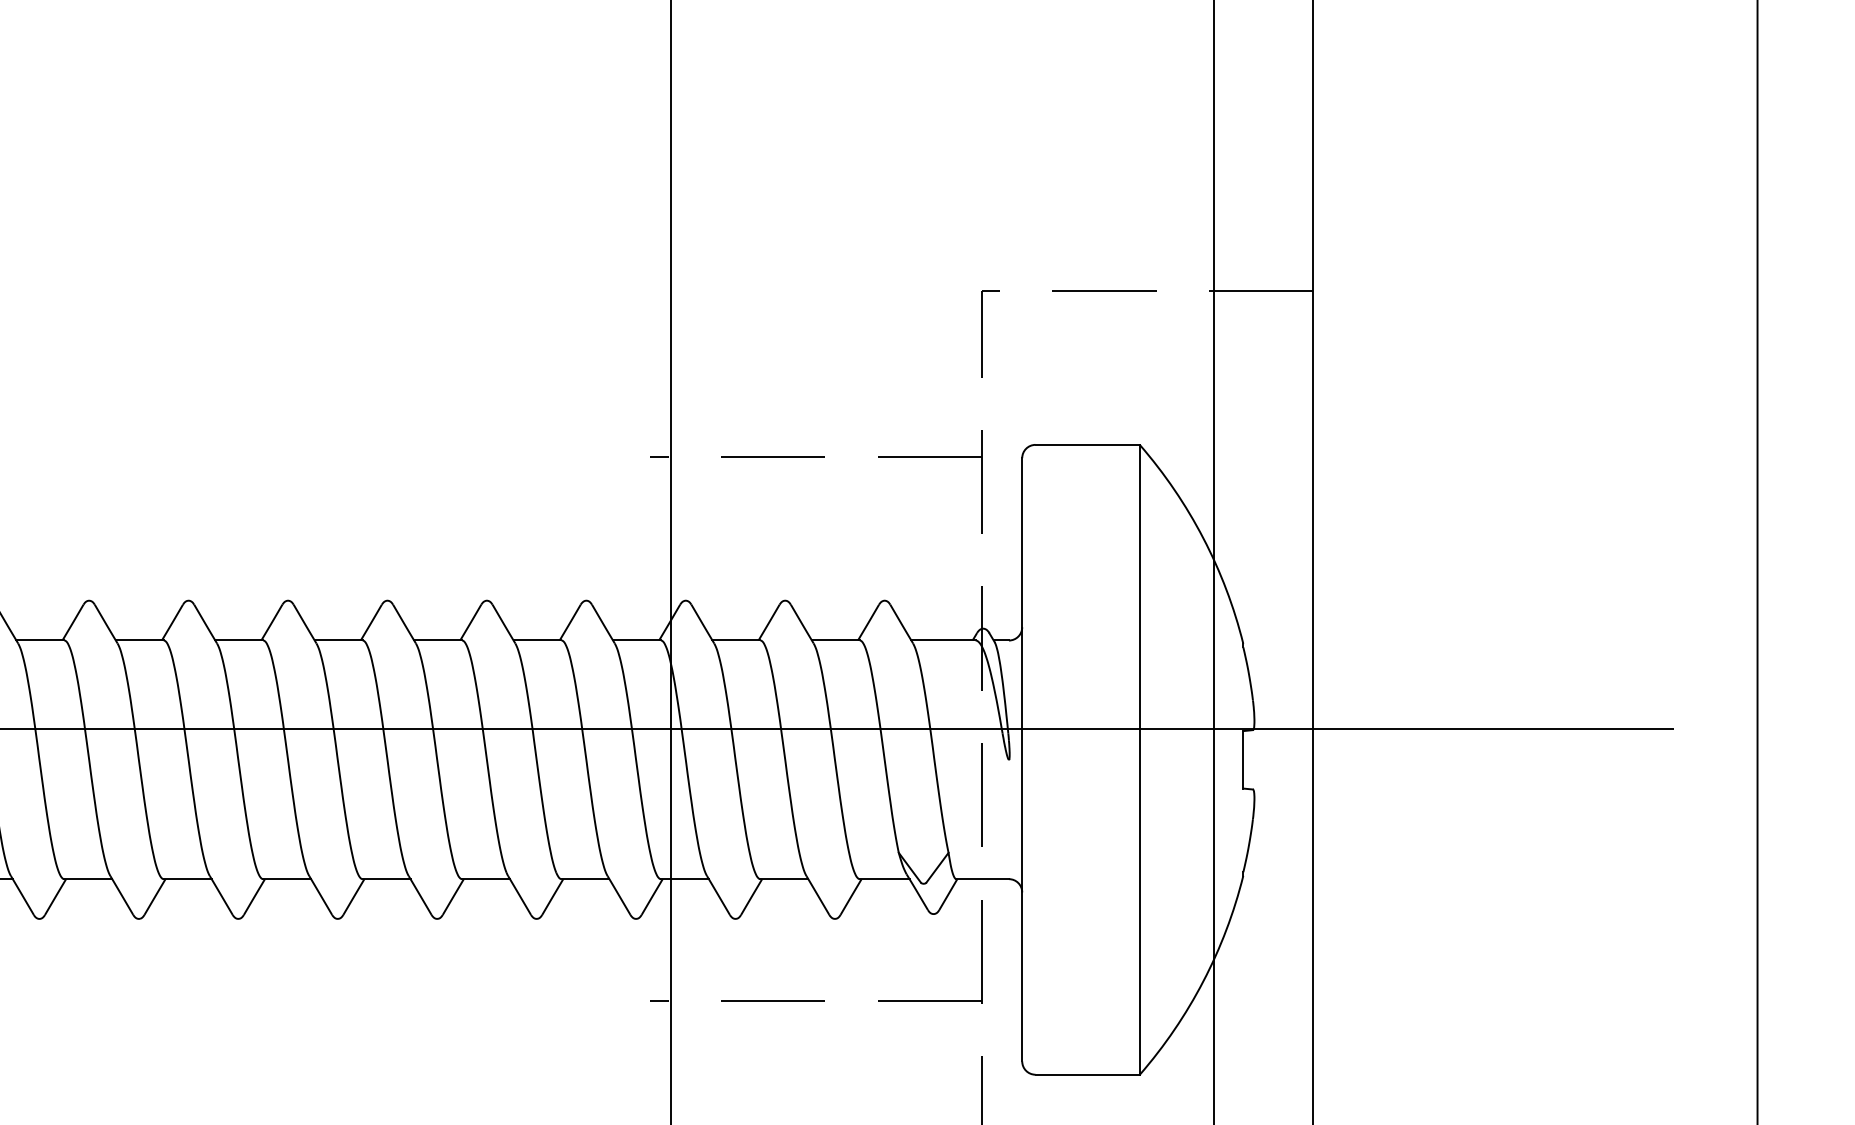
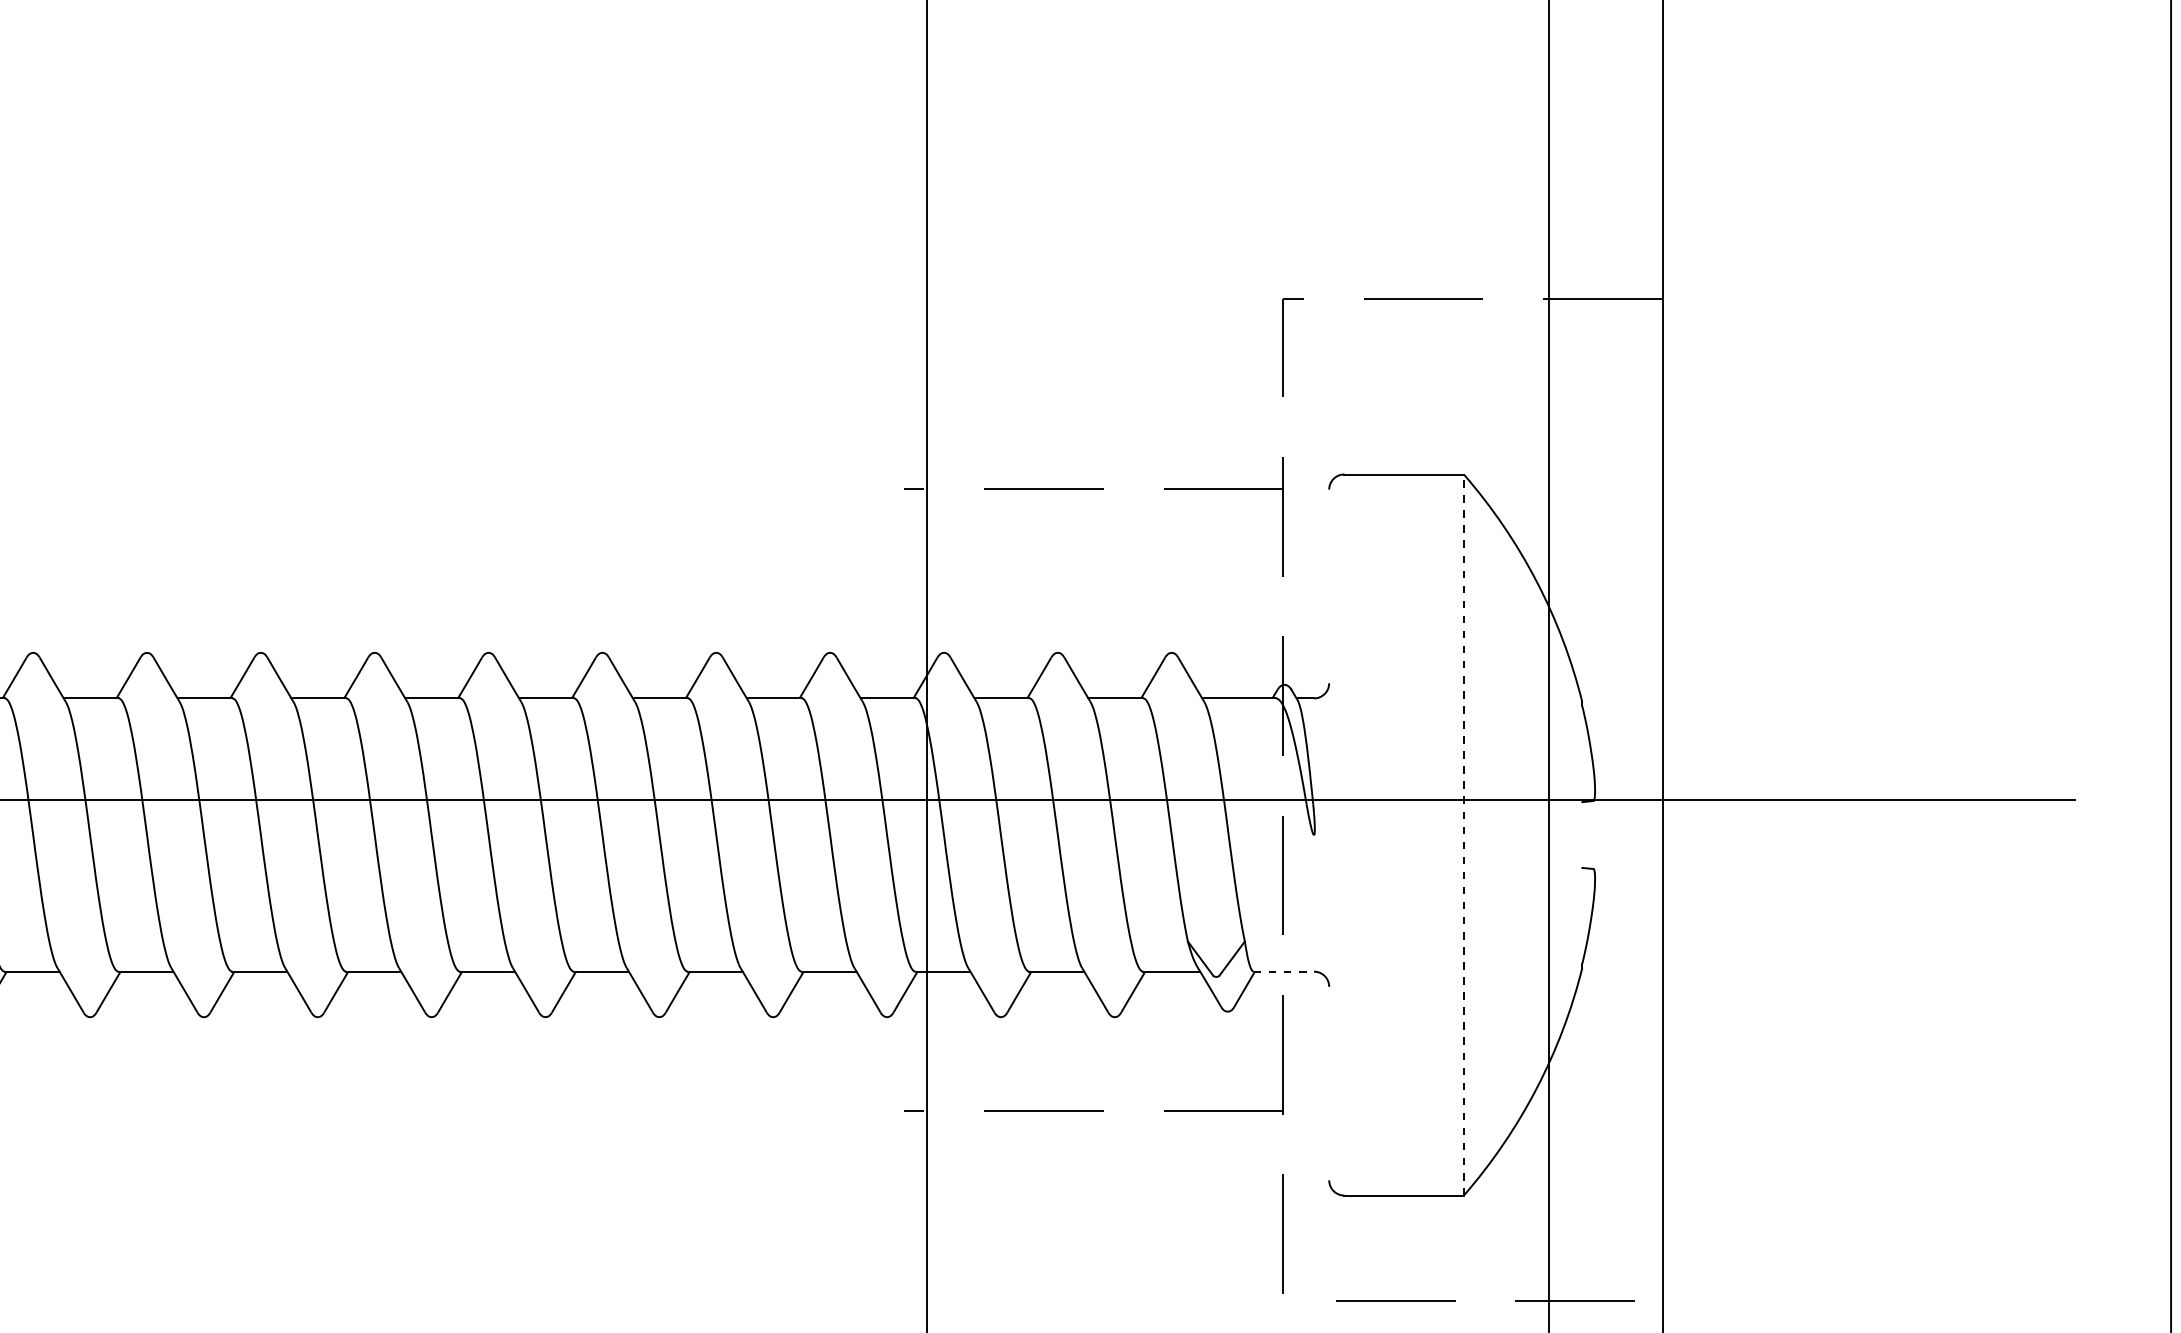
line: (1022, 759) -> (1329, 834), removed
line: (1243, 759) -> (1582, 834), removed
line: (1139, 760) -> (1463, 835), solid -> dashed
line: (983, 879) -> (1284, 971), solid -> dashed

